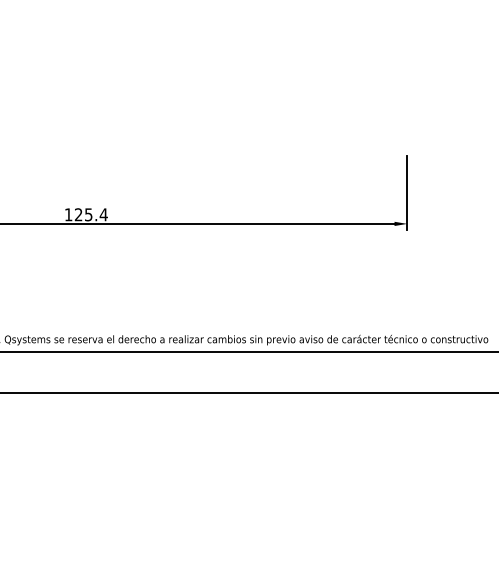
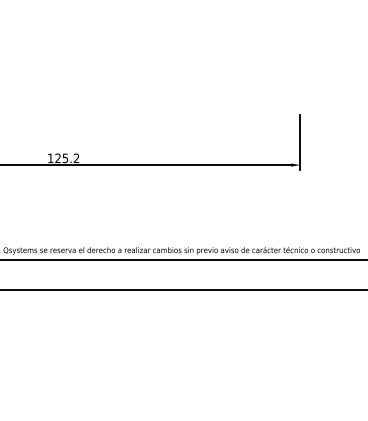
text: (103, 214) -> (76, 158), 125.4 -> 125.2

